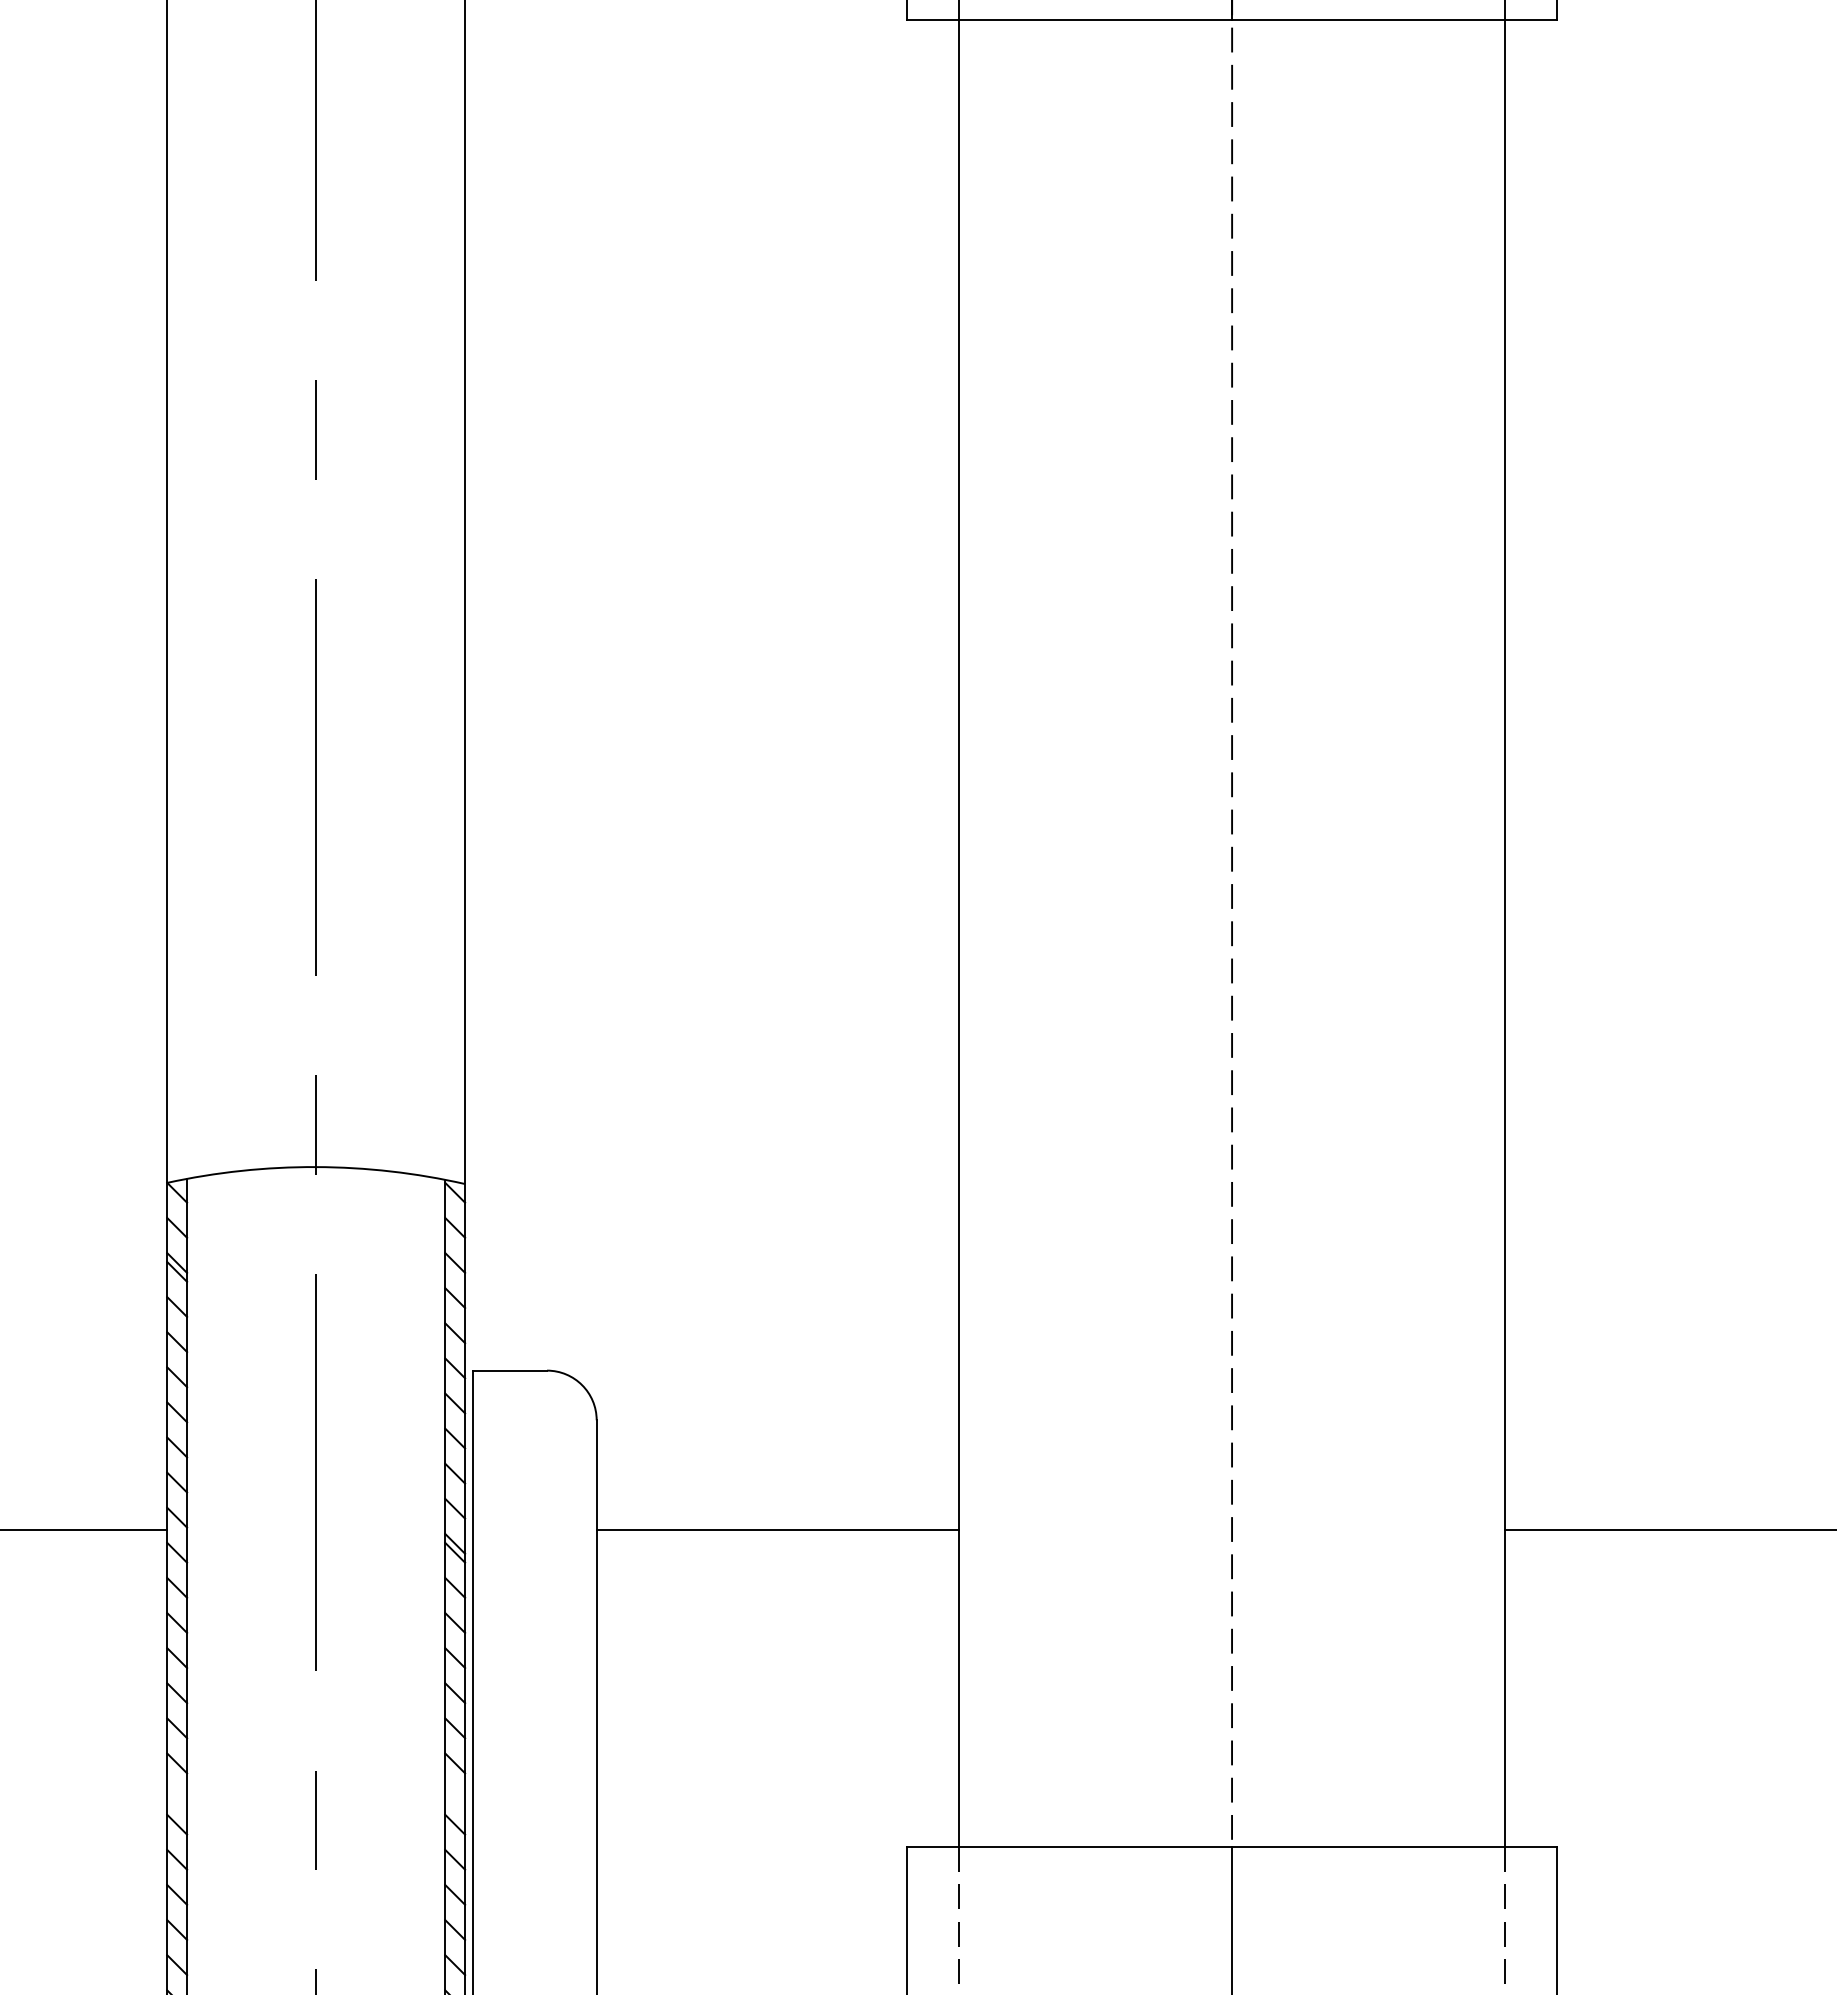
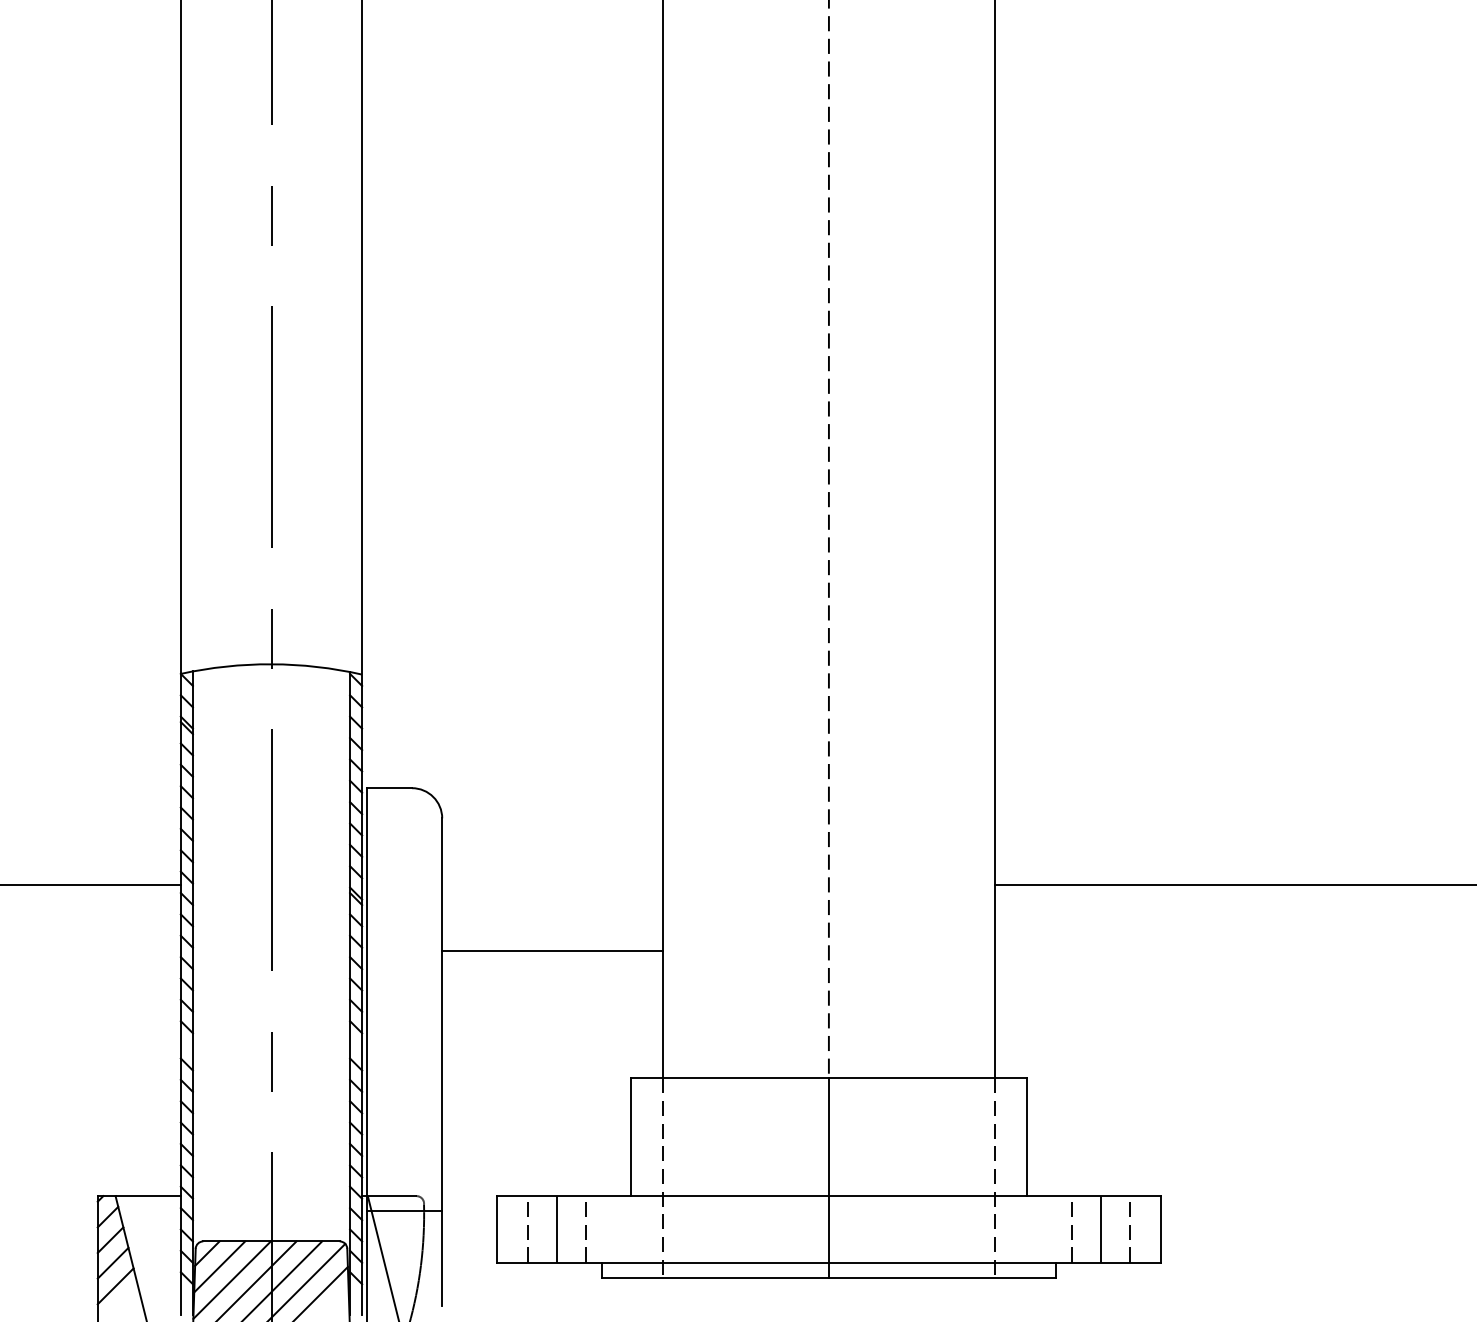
line: (777, 1530) -> (552, 951), moved

